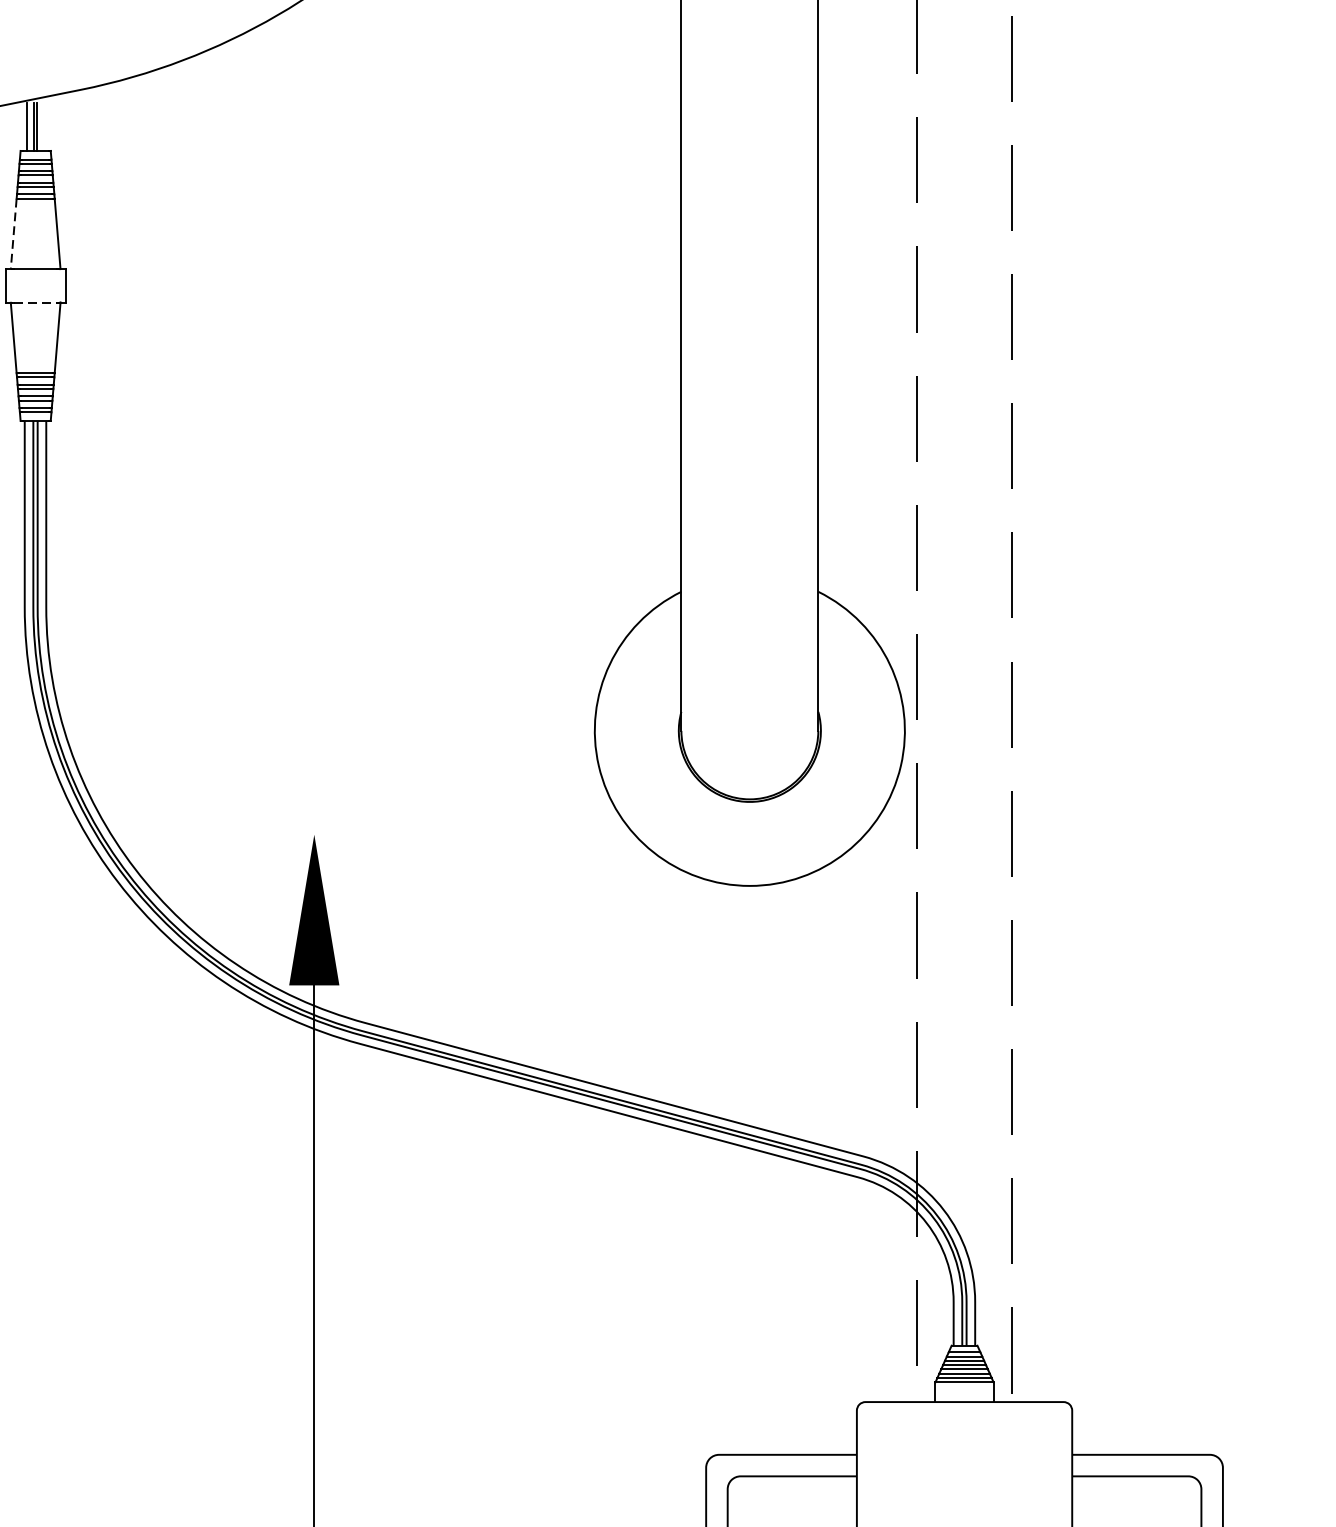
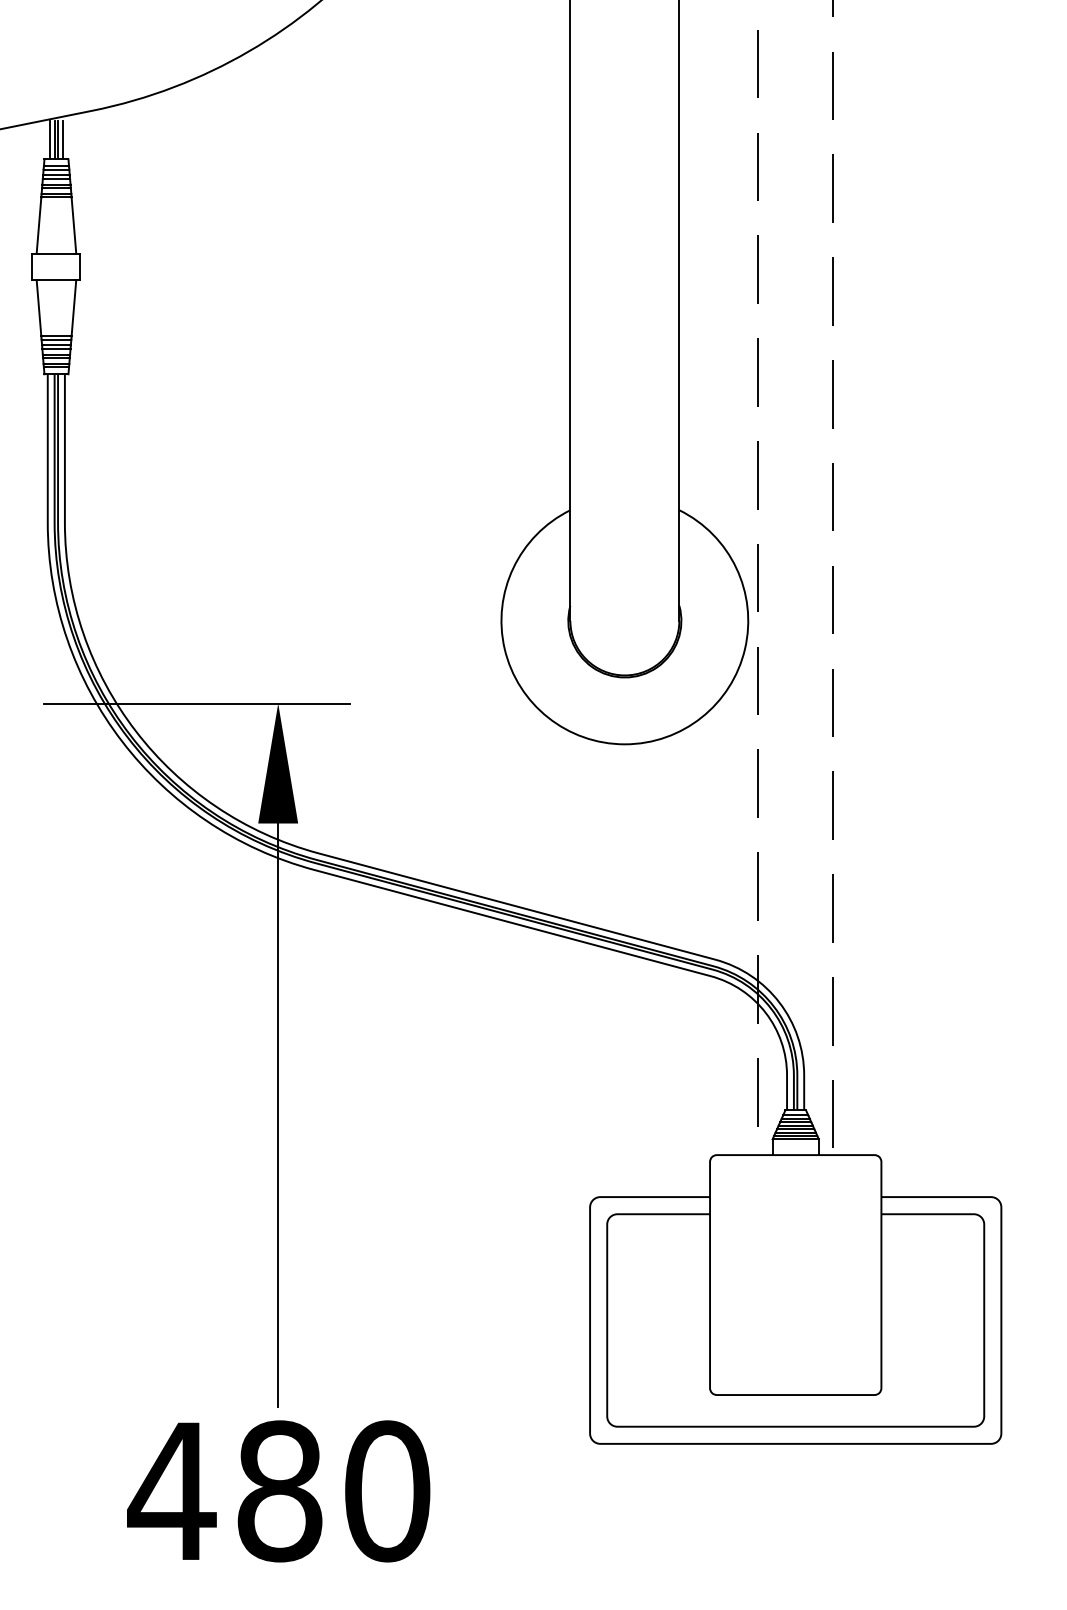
line: (44, 125) -> (63, 139), added
line: (13, 234) -> (38, 225), dashed -> solid
line: (35, 303) -> (56, 280), dashed -> solid
line: (211, 834) -> (196, 703), added

